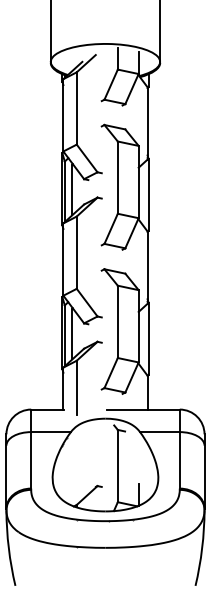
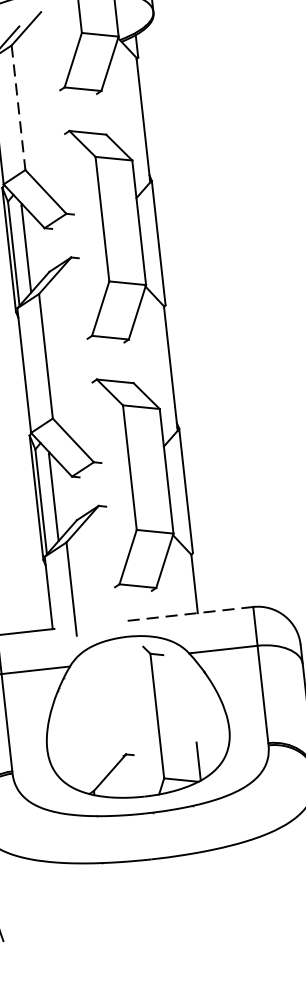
line: (76, 108) -> (18, 107), solid -> dashed
line: (143, 409) -> (190, 613), solid -> dashed

